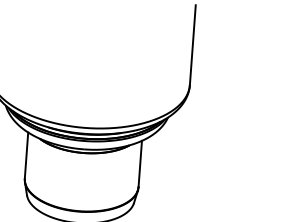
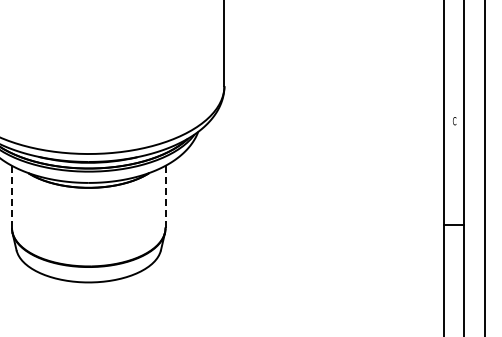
line: (26, 155) -> (11, 197), solid -> dashed
line: (140, 163) -> (165, 196), solid -> dashed

